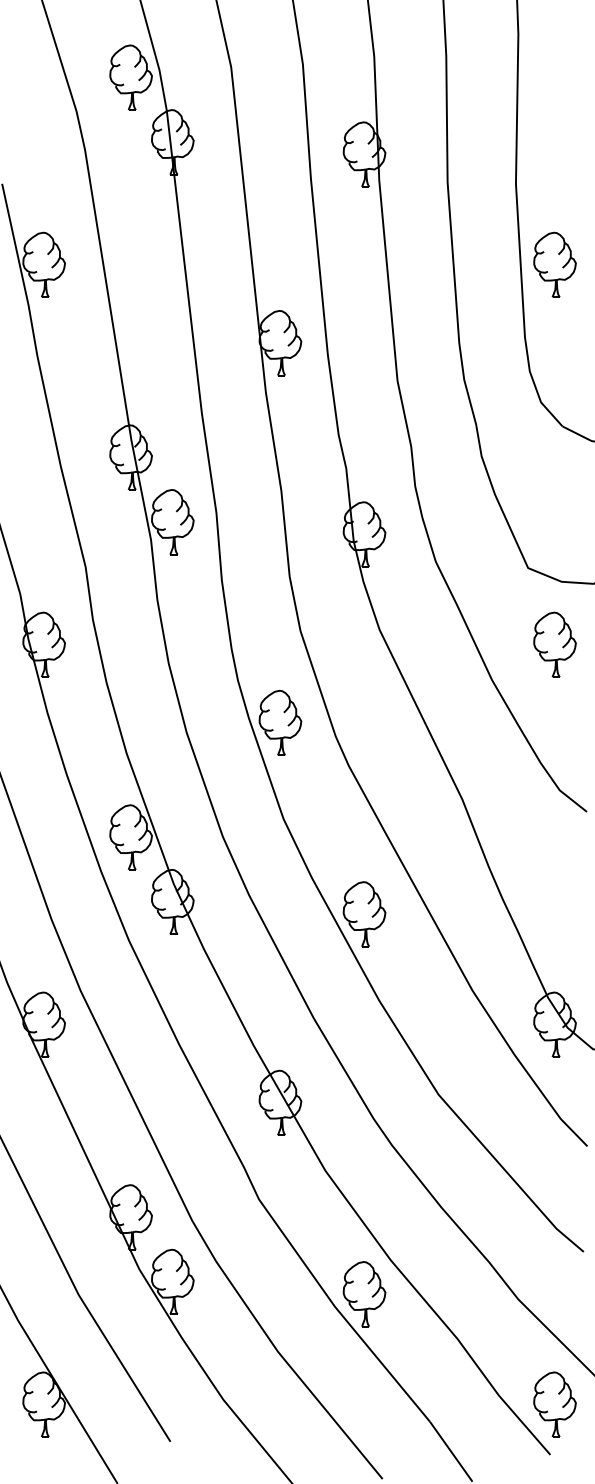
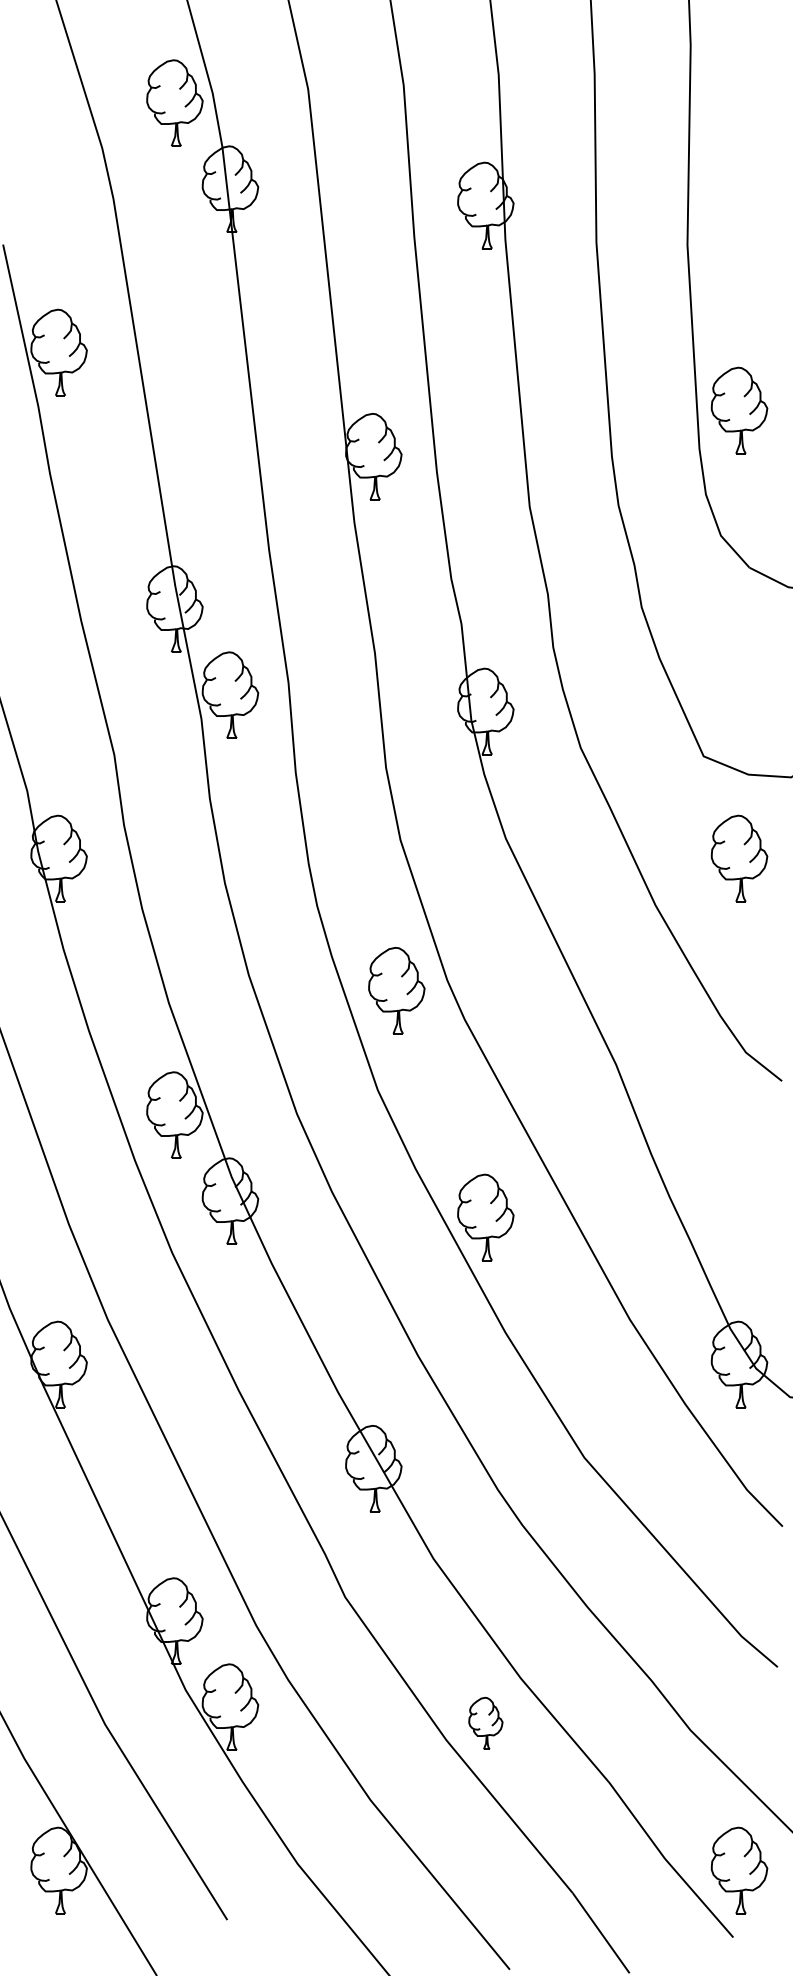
part: (555, 264) -> (739, 410), moved
part: (280, 722) -> (396, 990), moved
part: (364, 1294) -> (485, 1723), size x0.6

